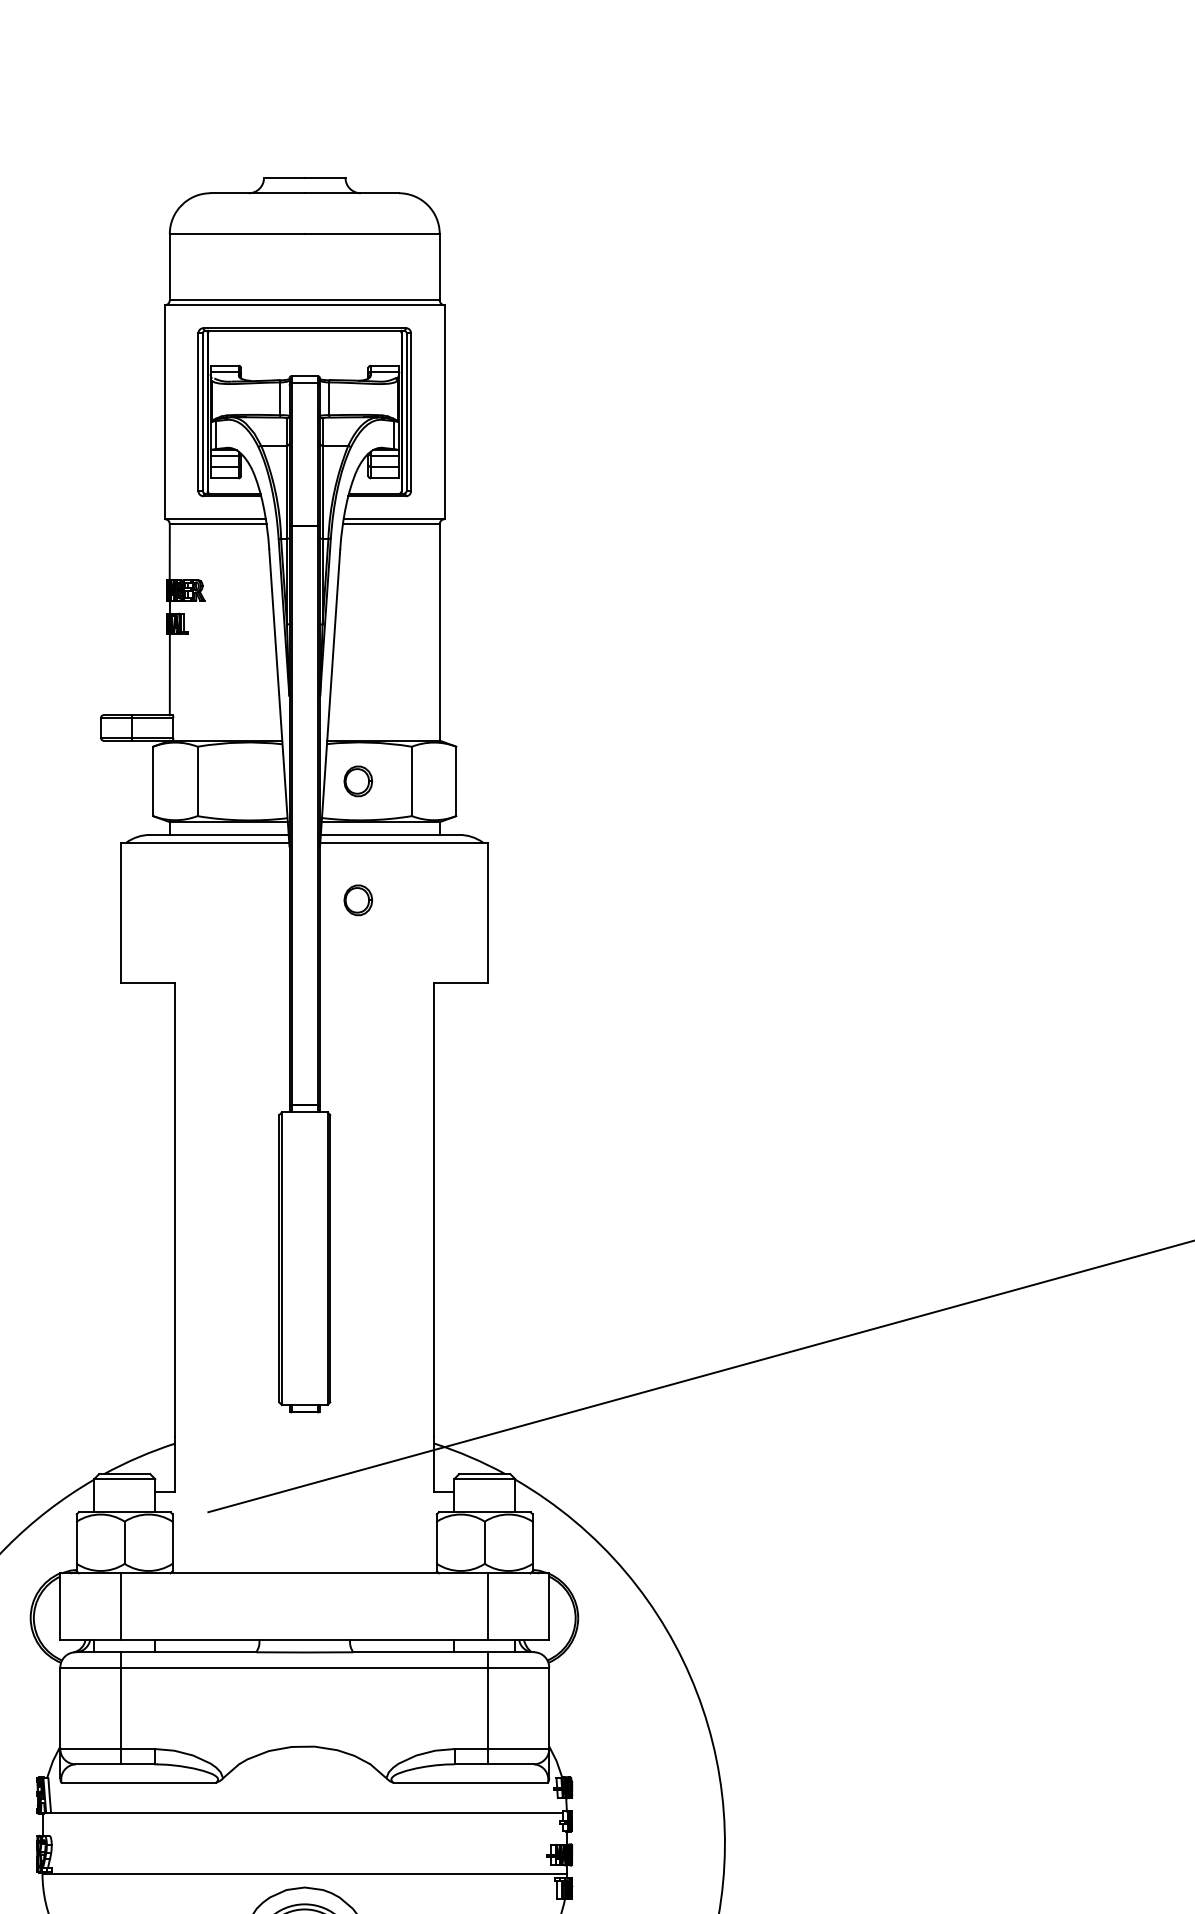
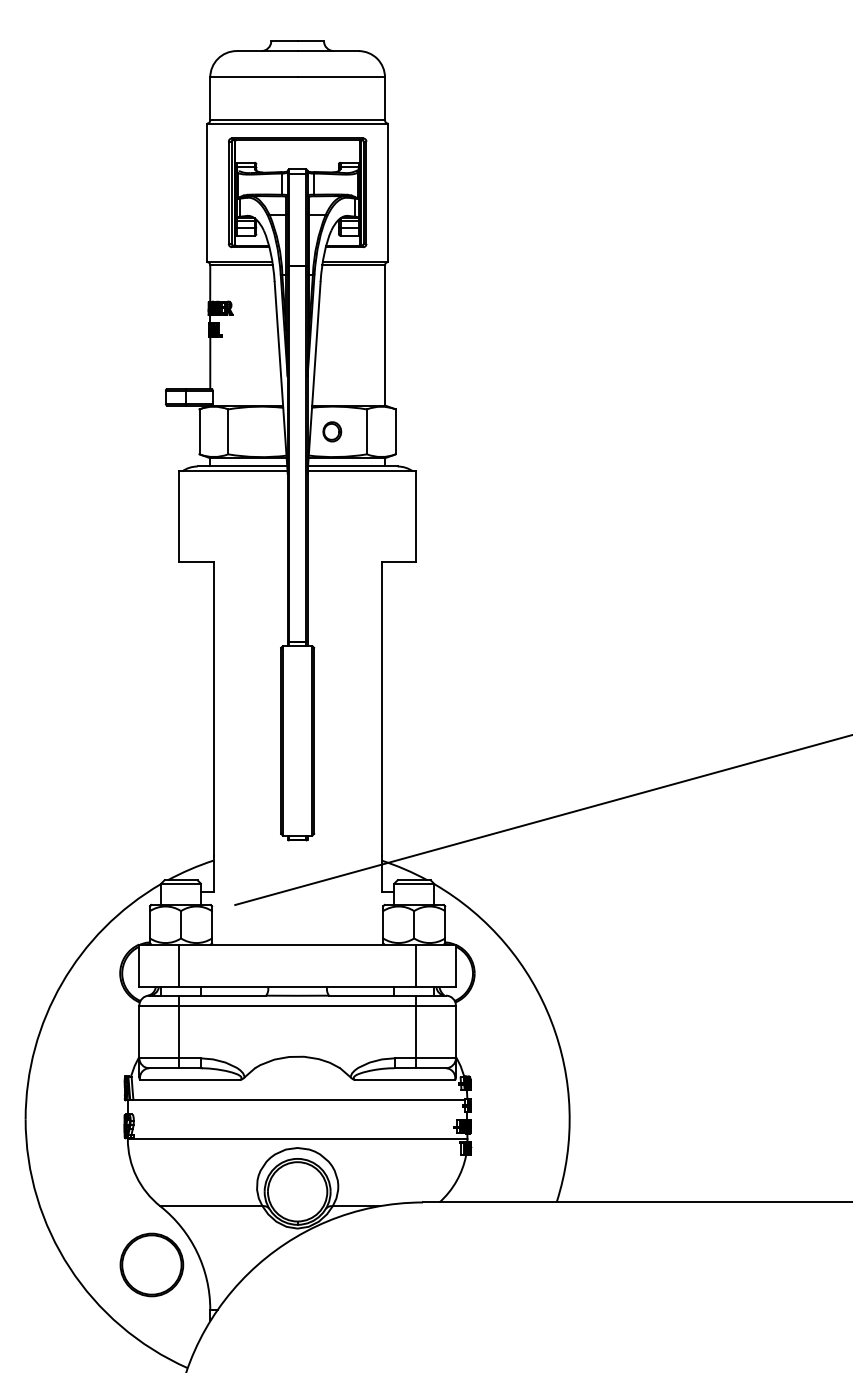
part: (358, 899) -> (332, 508), removed

